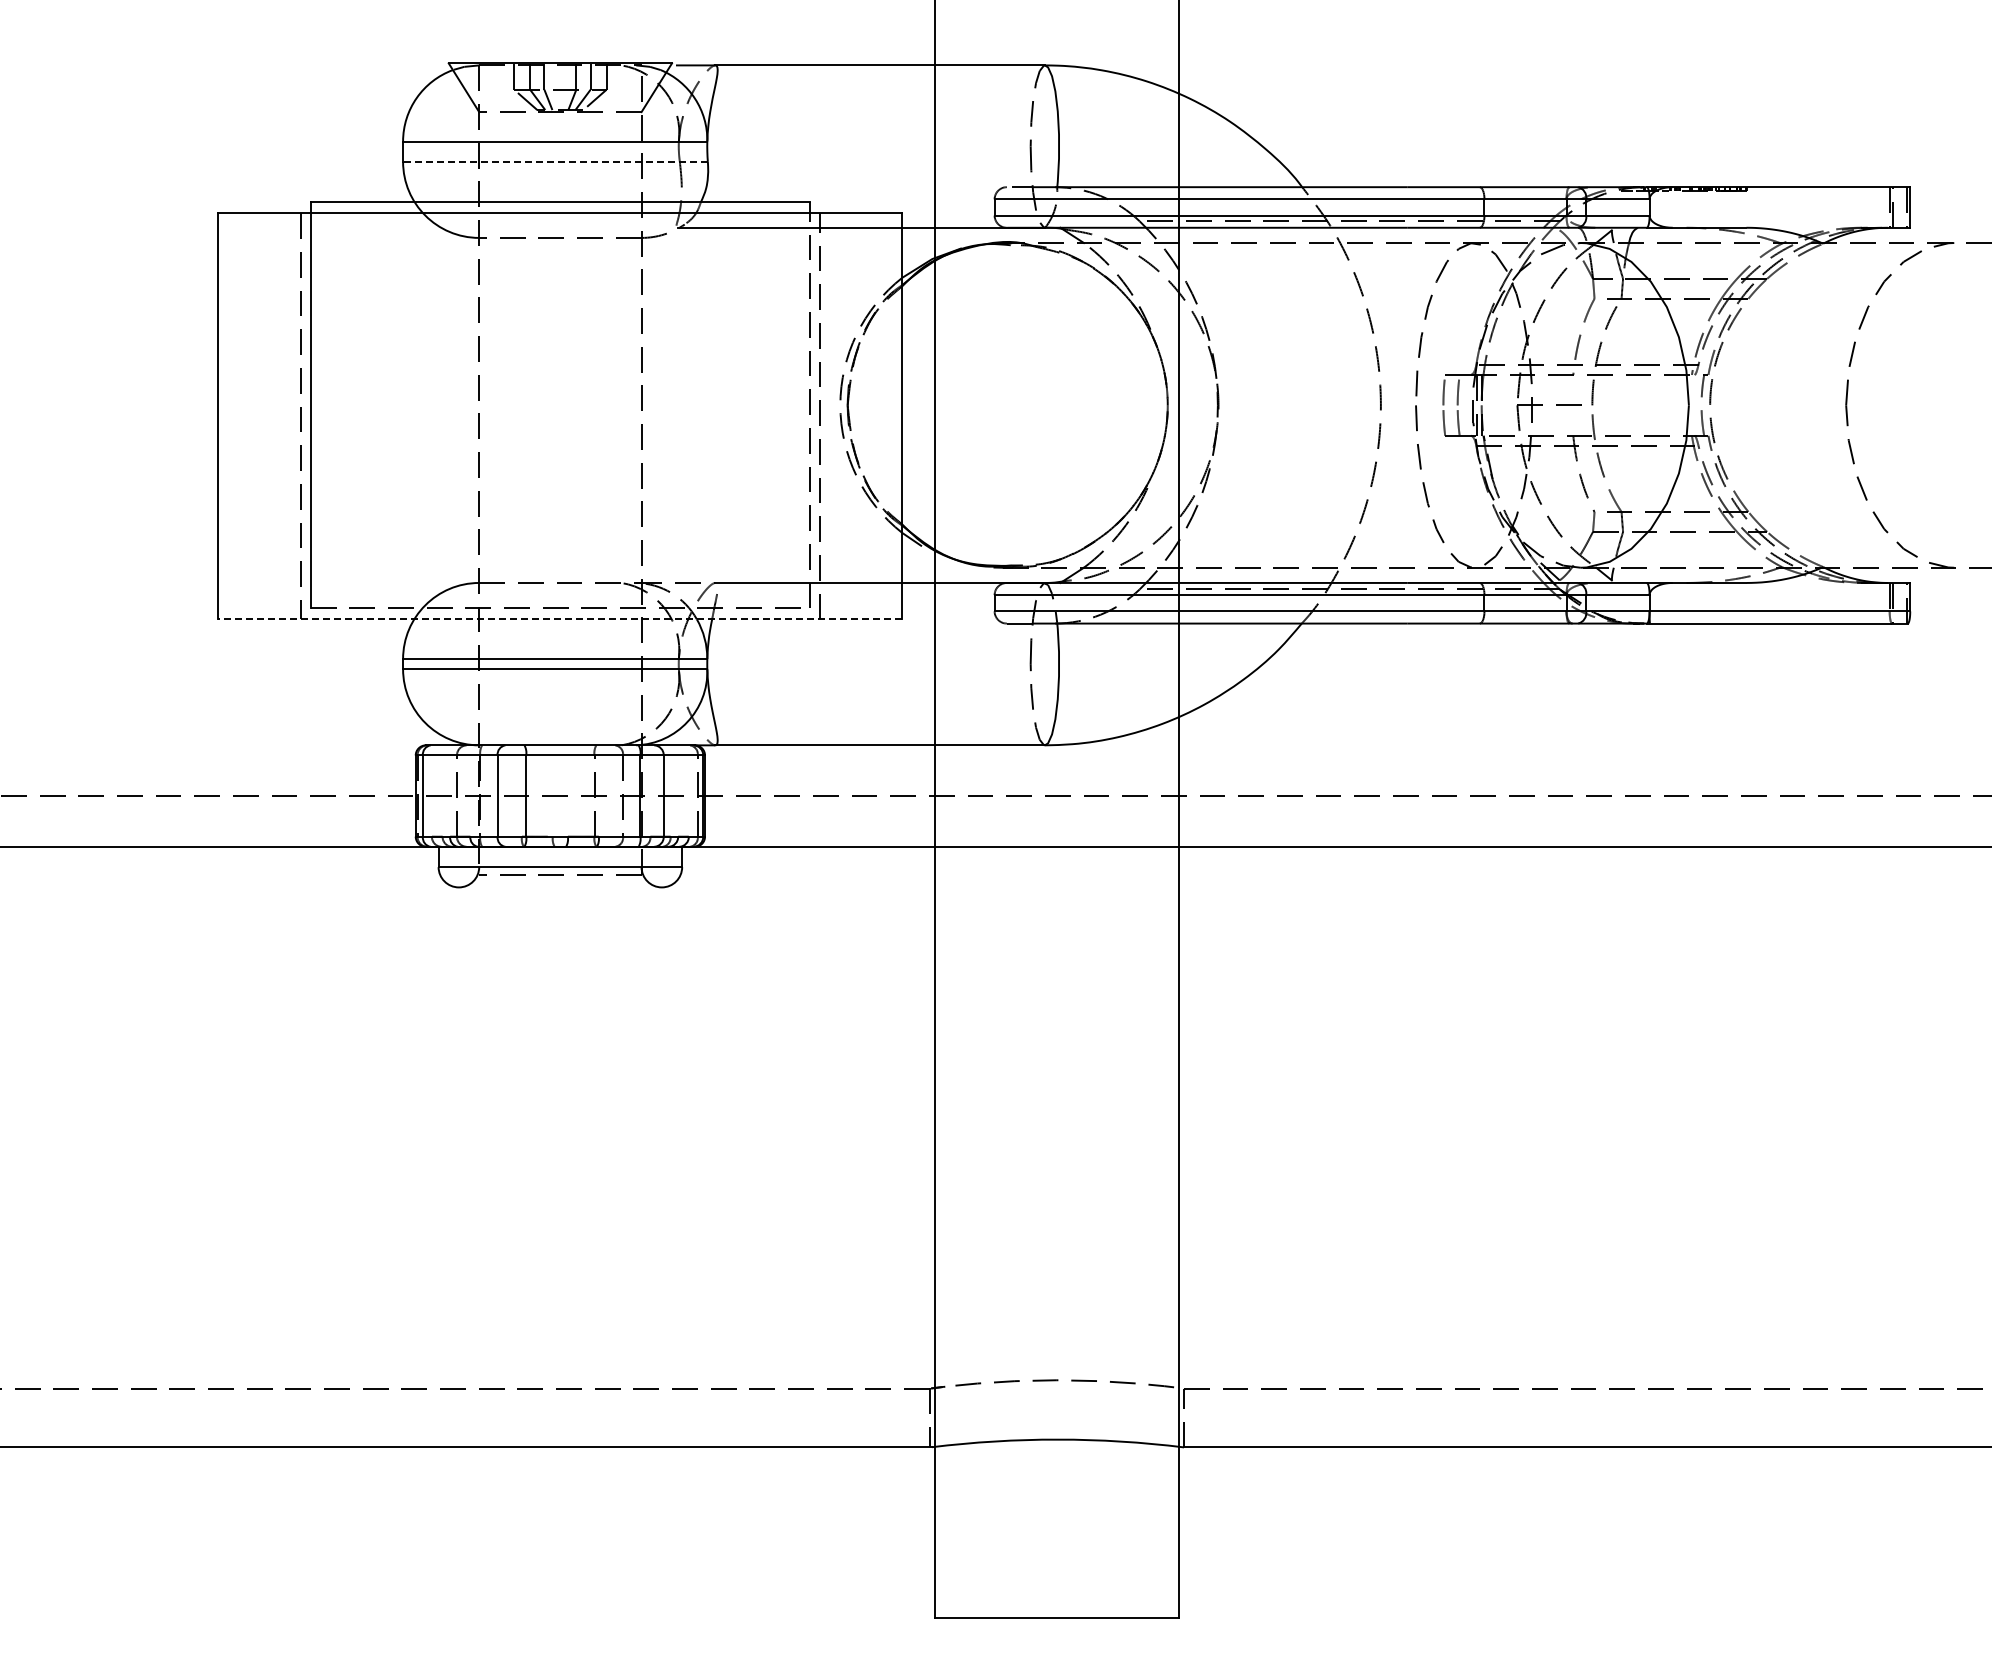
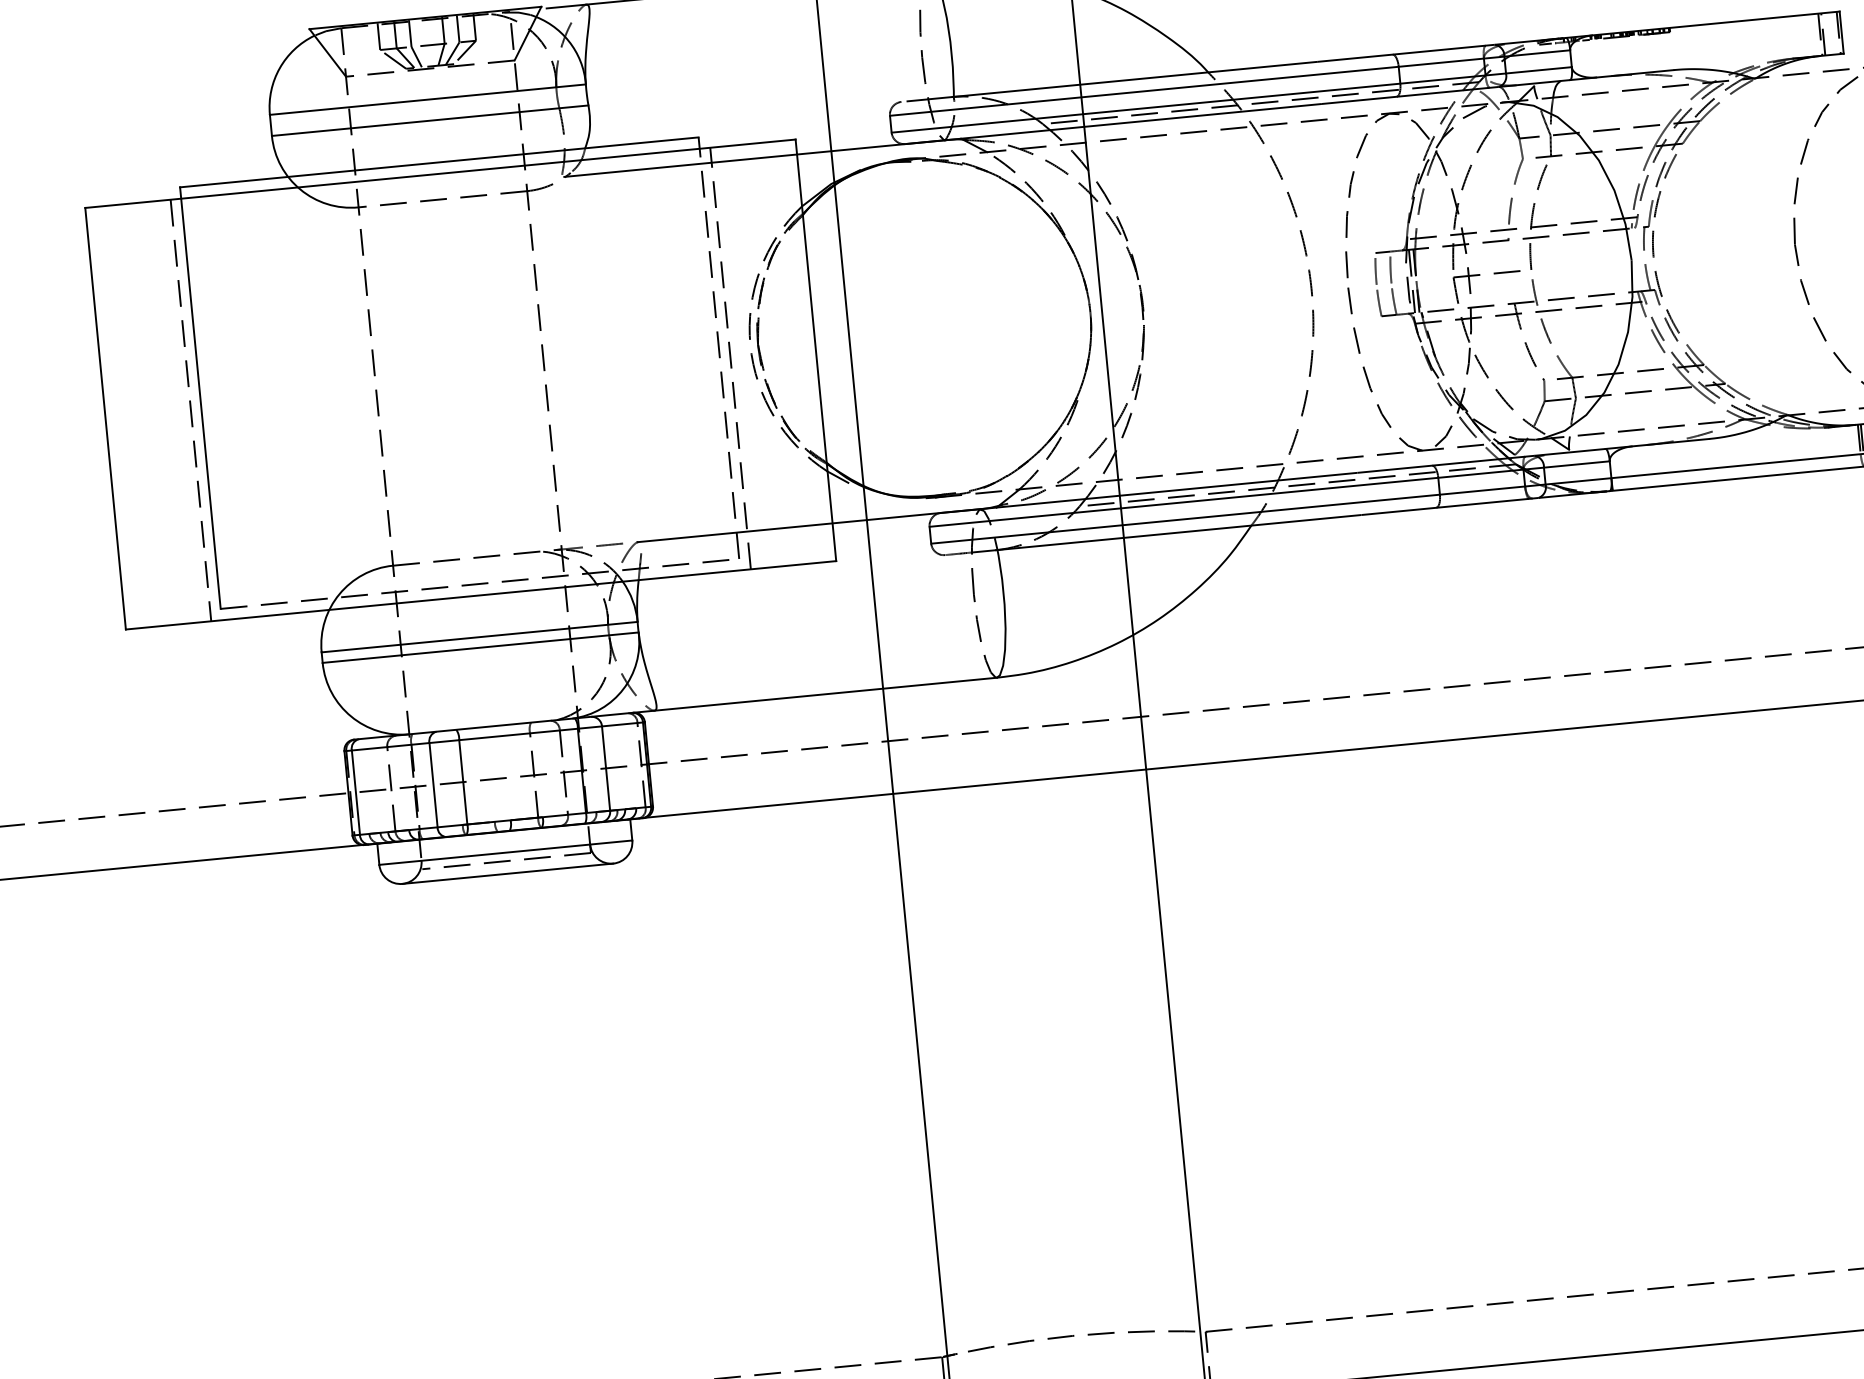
line: (554, 161) -> (429, 120), dashed -> solid
line: (560, 619) -> (481, 595), dashed -> solid
line: (559, 887) -> (506, 873), added

